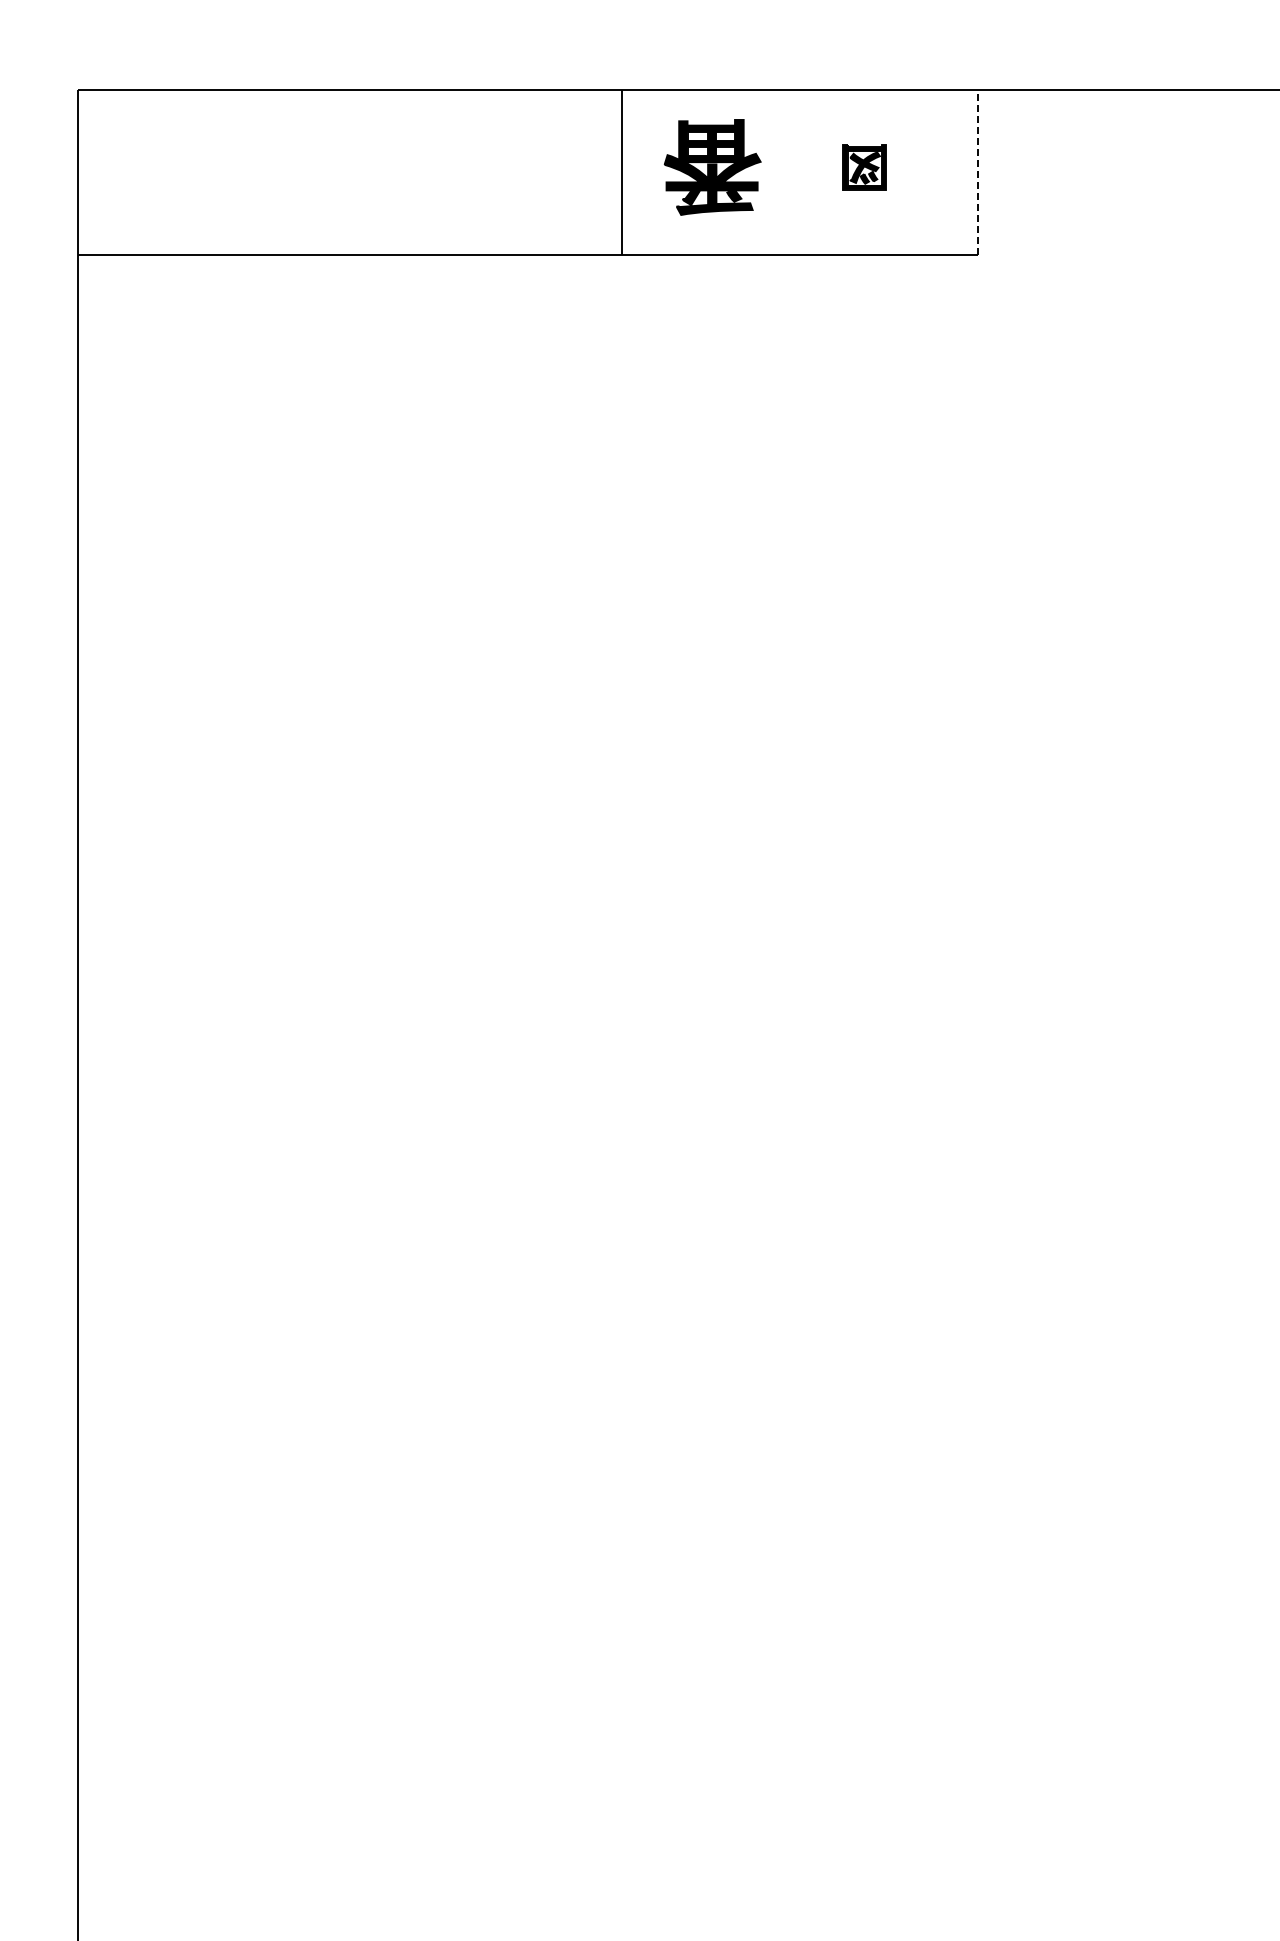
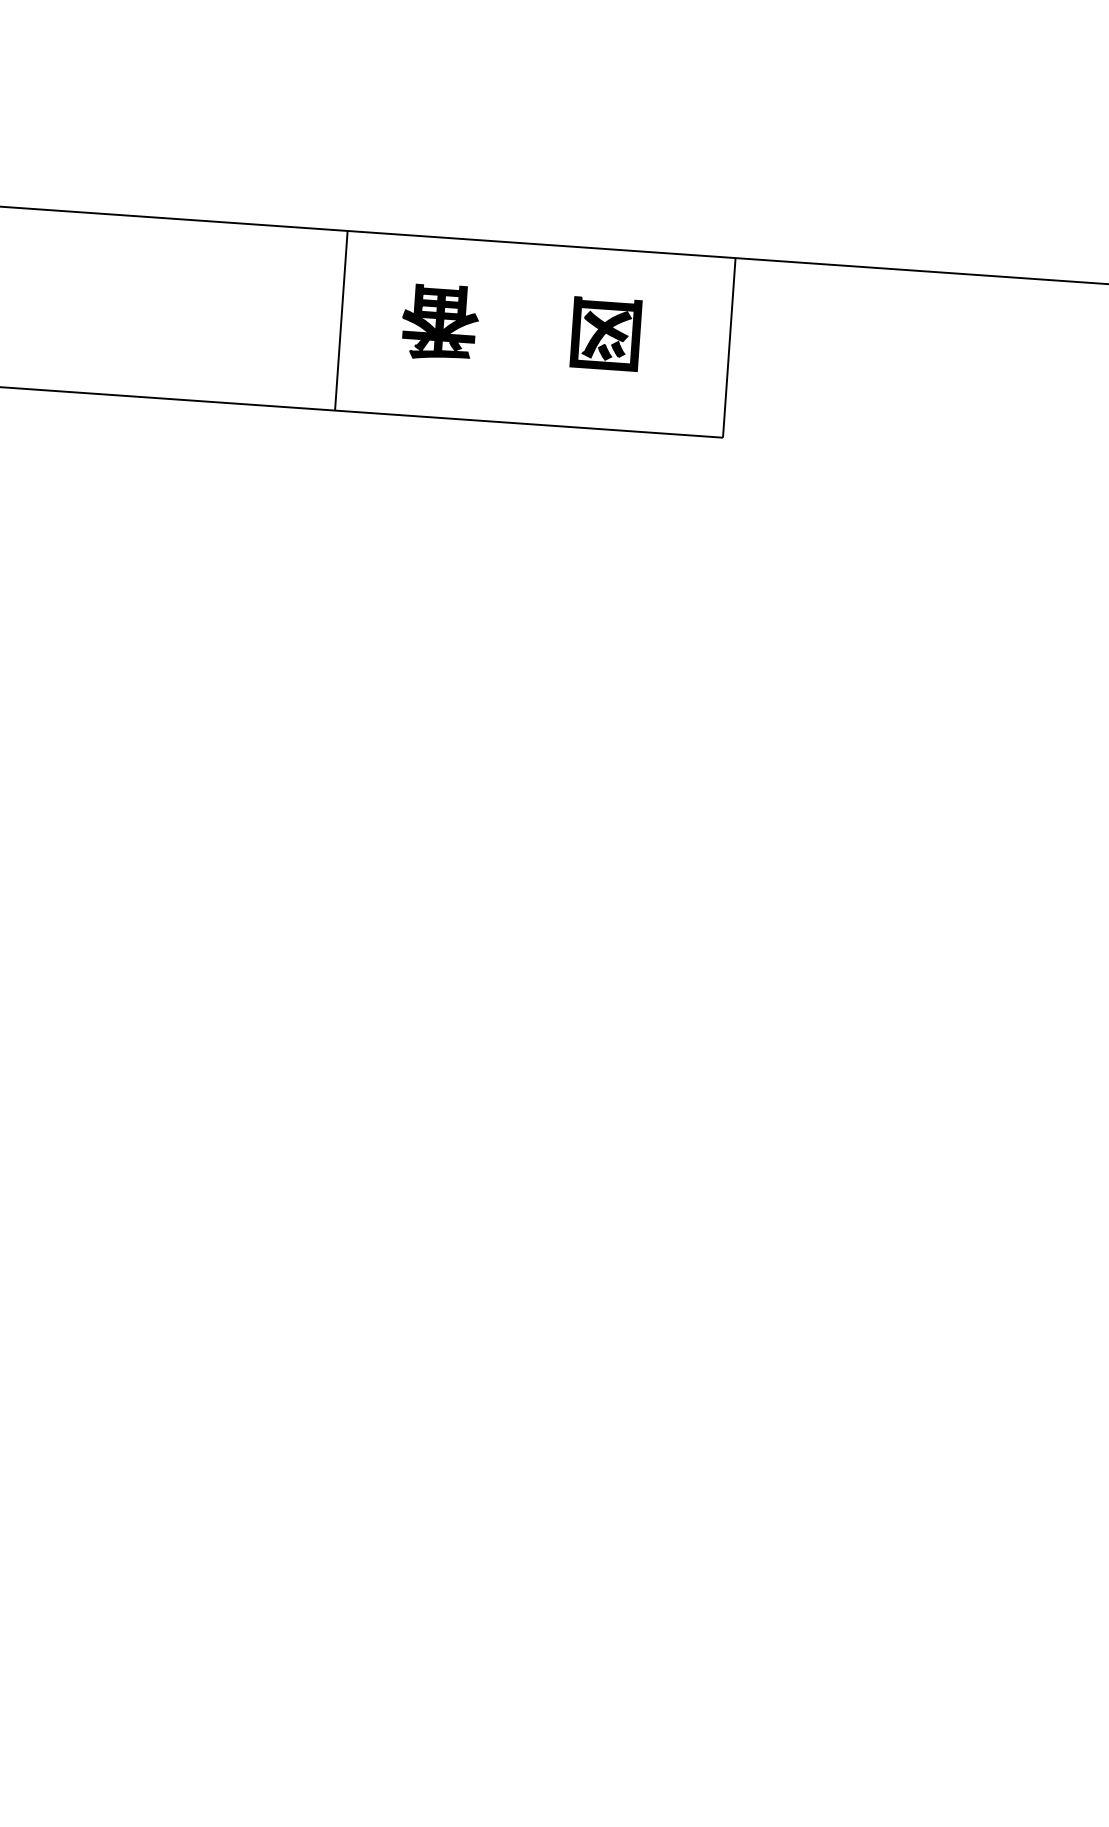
part: (864, 166) -> (605, 332), size x1.43
part: (712, 167) -> (439, 322), size x0.71
line: (978, 171) -> (729, 347), dashed -> solid

